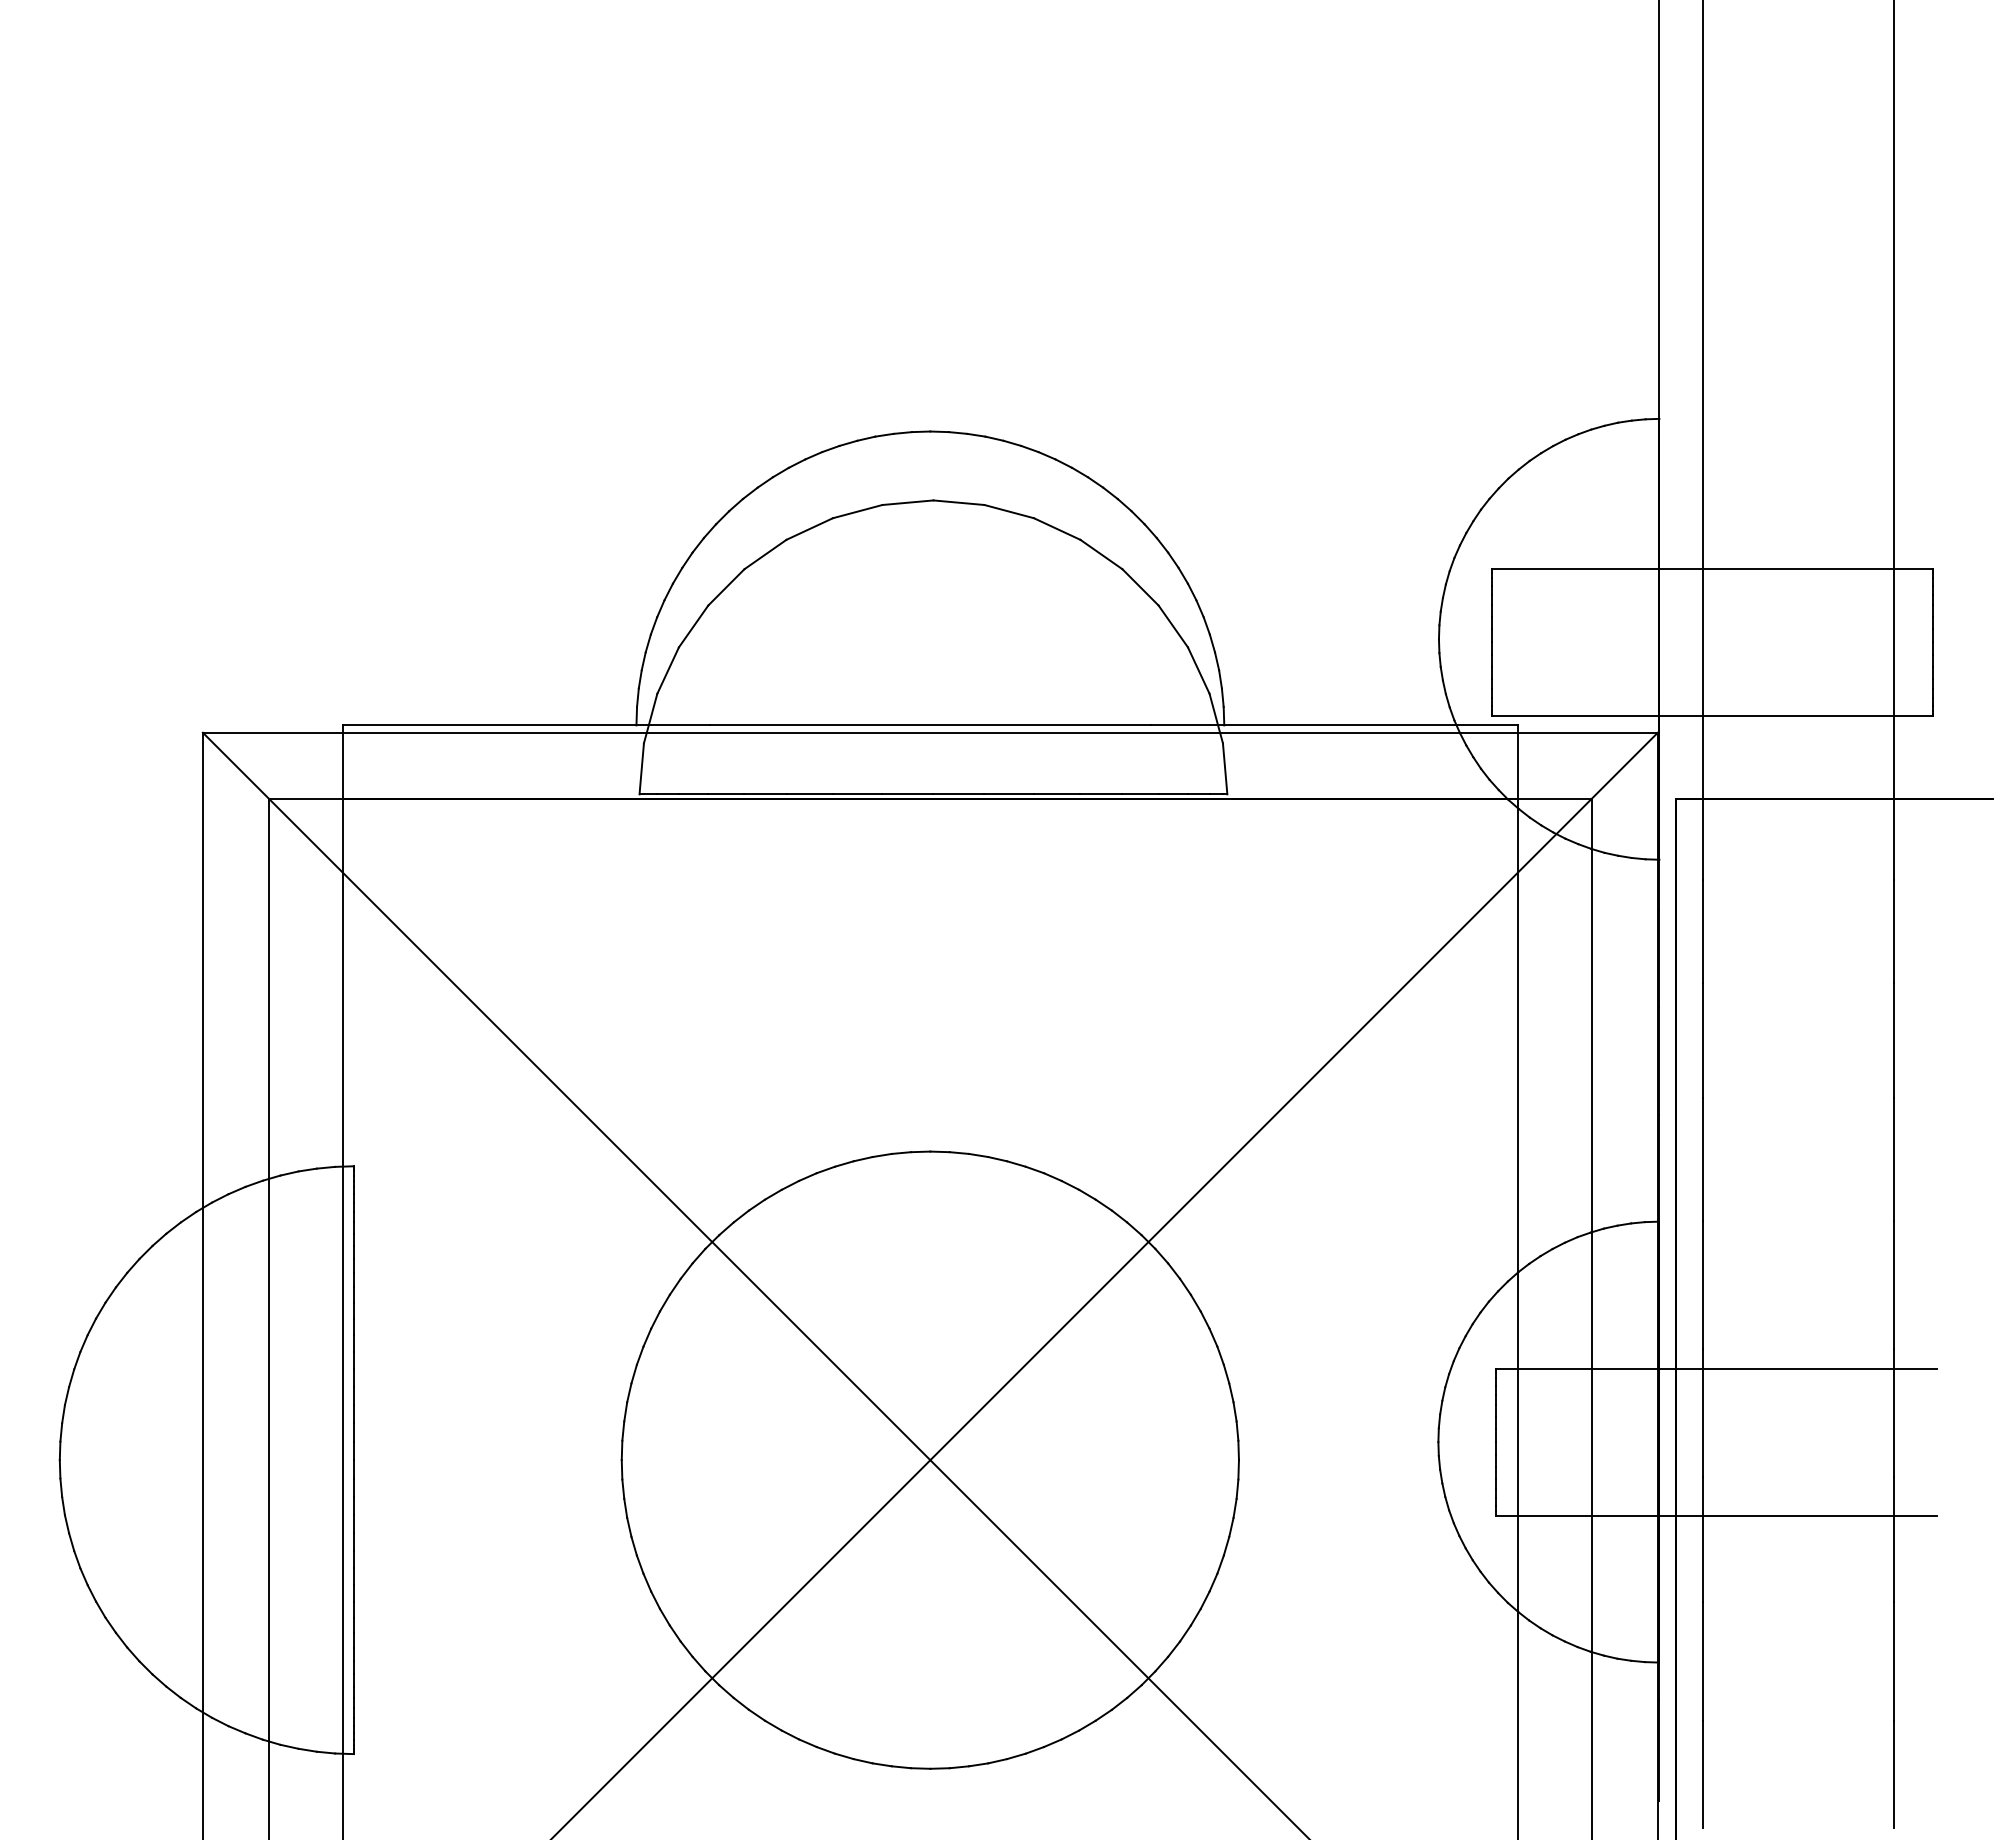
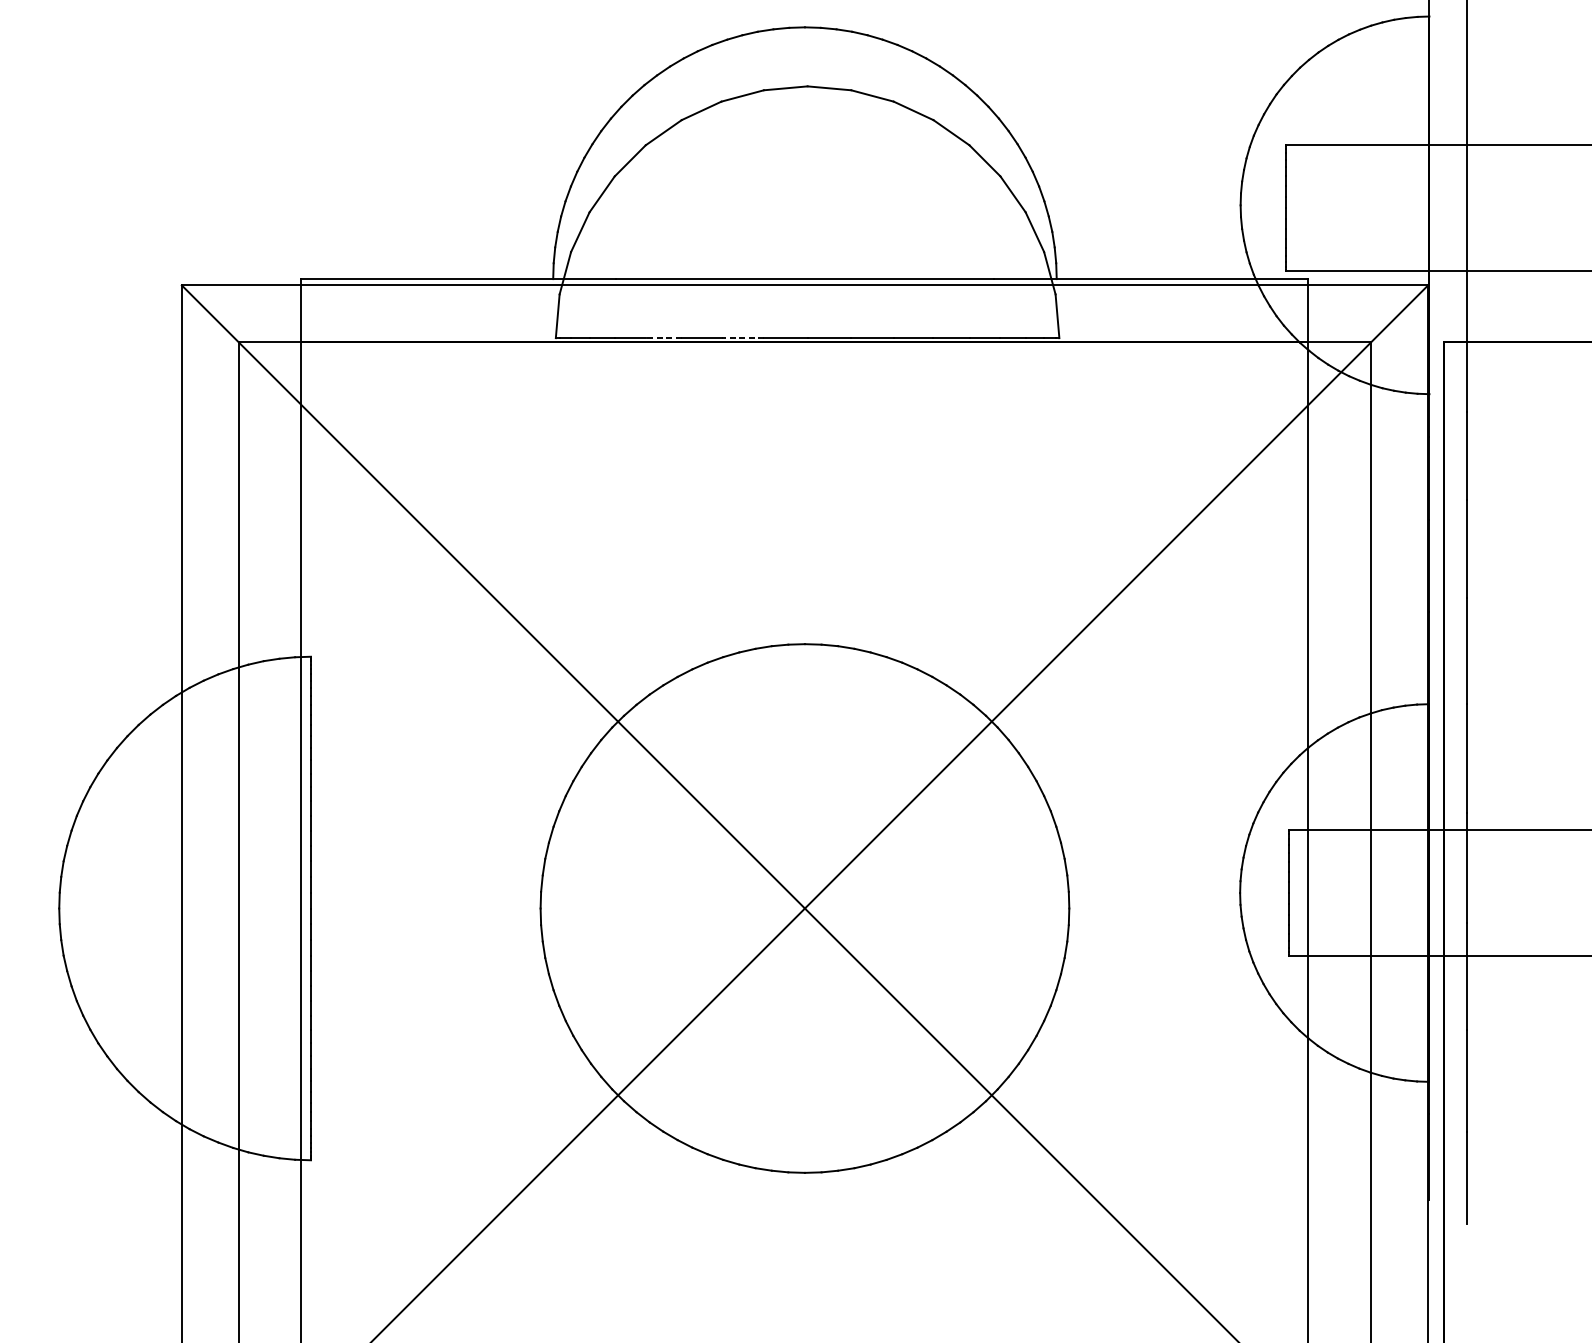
line: (765, 794) -> (663, 338), solid -> dashed
line: (857, 794) -> (742, 338), solid -> dashed

